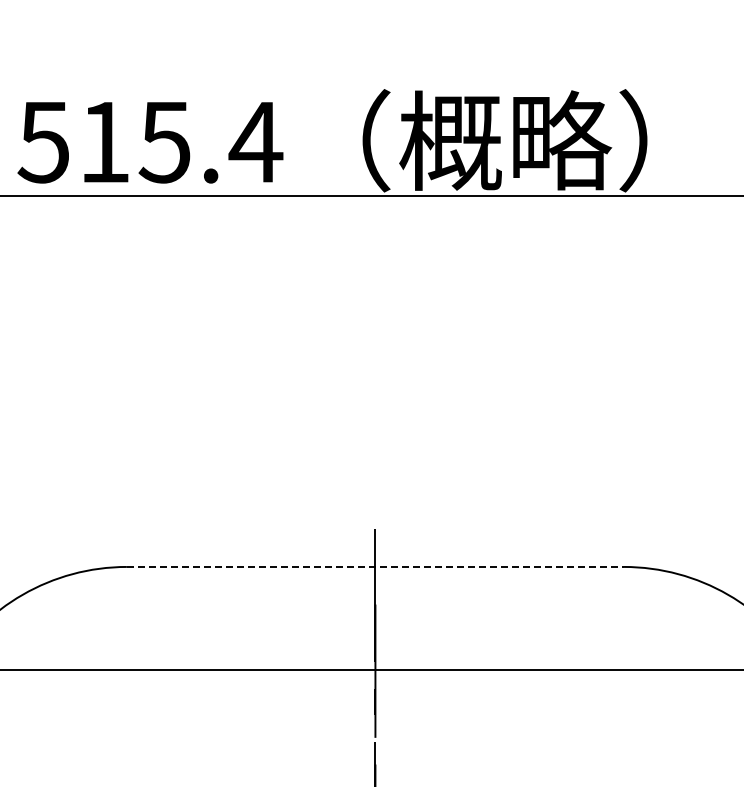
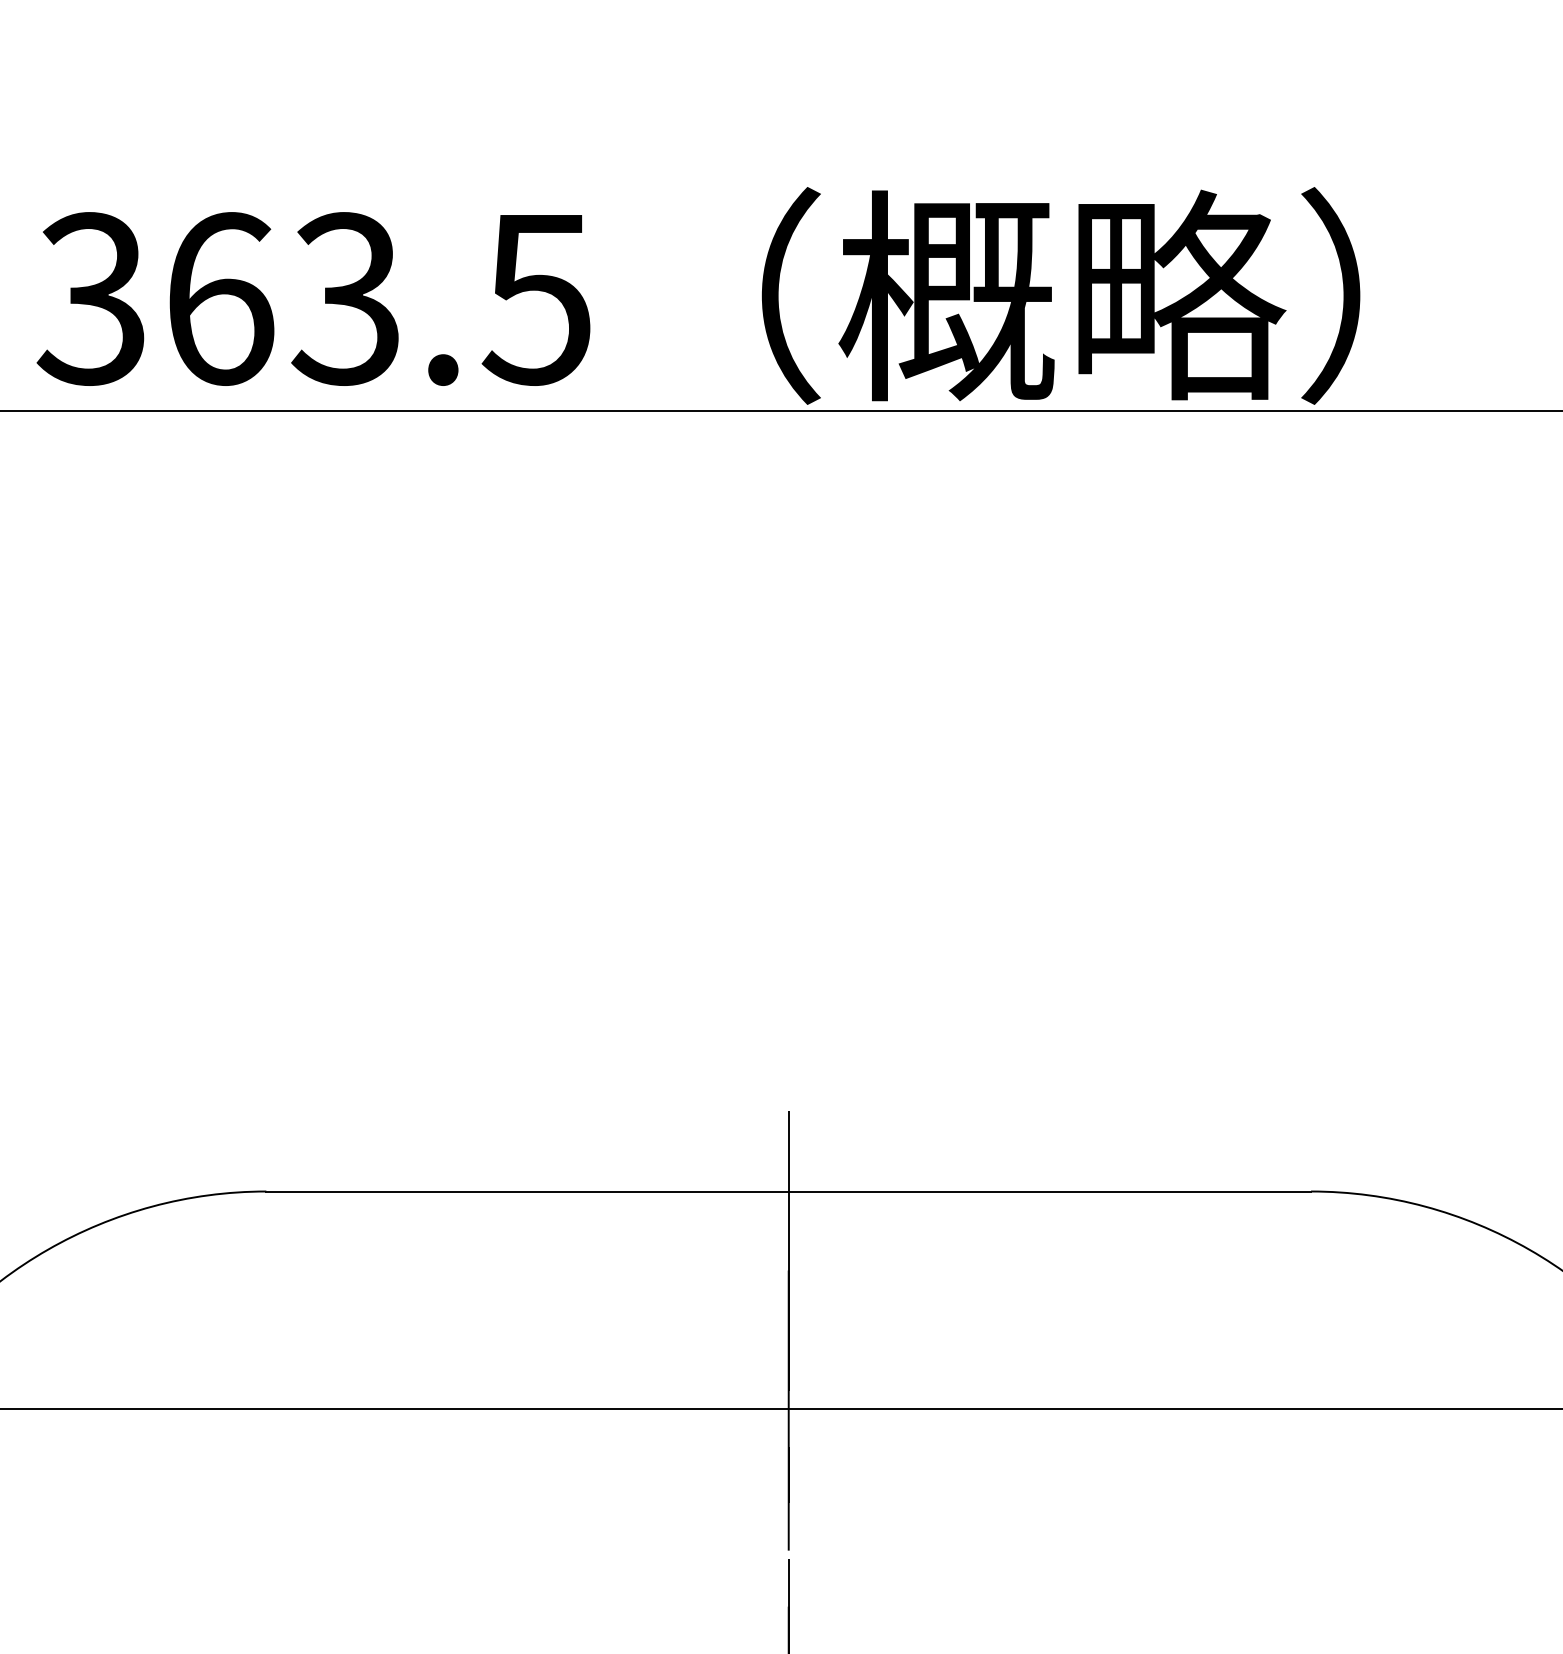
text: (150, 141) -> (316, 297), 515.4 -> 363.5
line: (375, 566) -> (788, 1190), dashed -> solid

